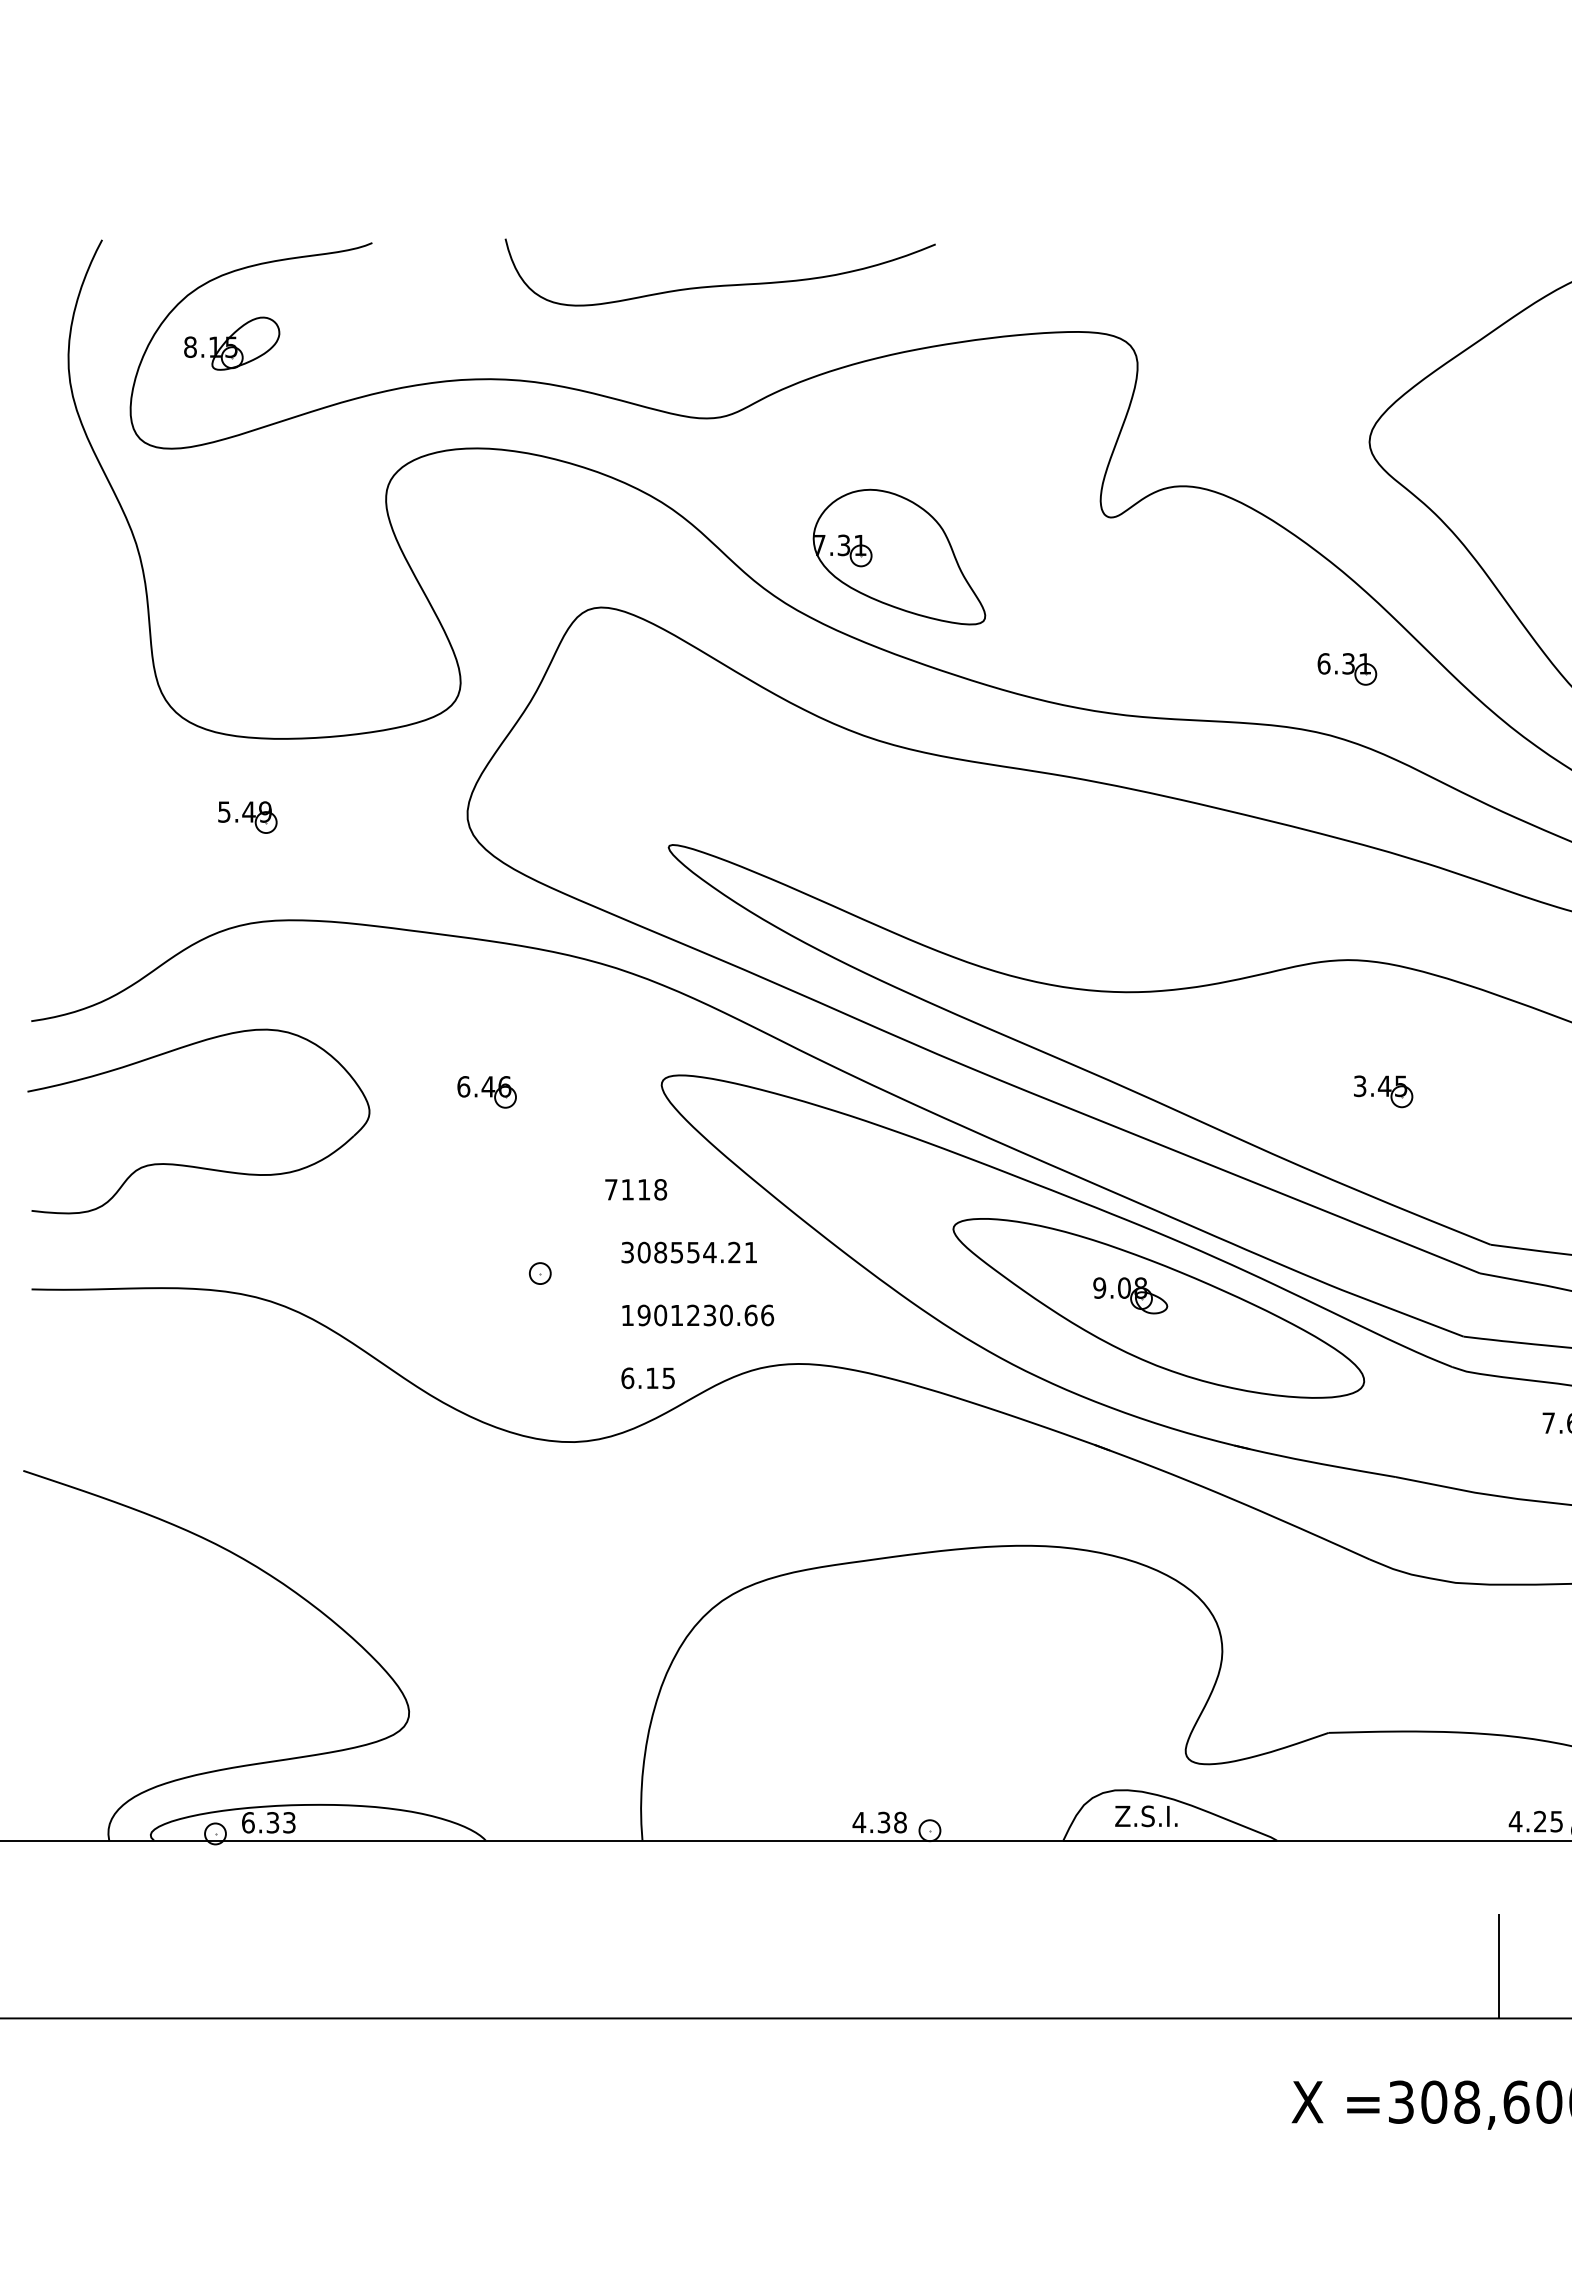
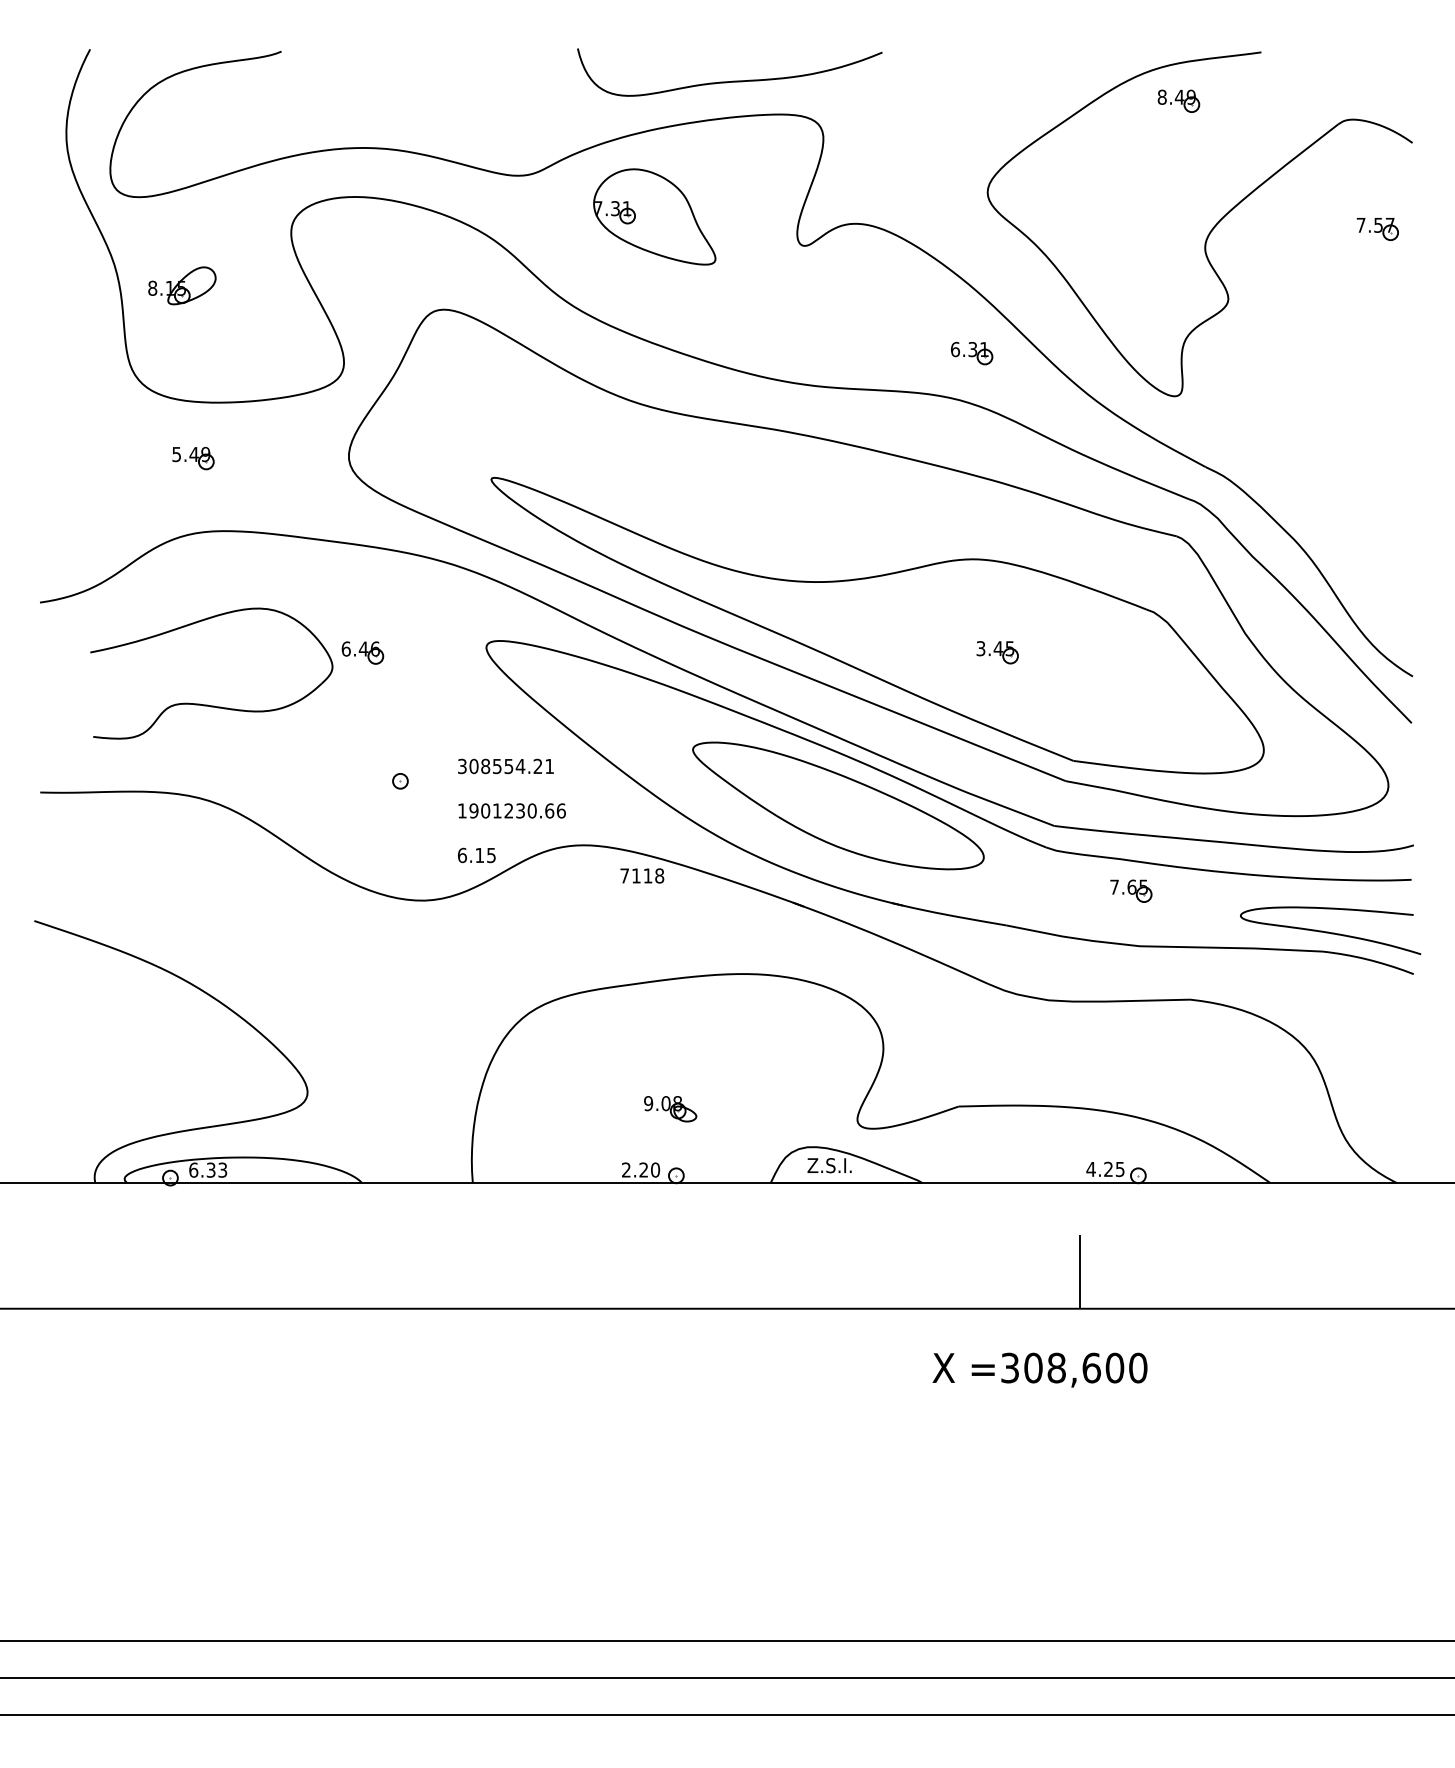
curve: (723, 283) -> (732, 80), moved
part: (232, 343) -> (182, 285), moved
part: (899, 556) -> (654, 216), moved
part: (192, 1165) -> (207, 704), moved
text: (636, 1189) -> (642, 875), moved
part: (1130, 1296) -> (670, 1109), moved
text: (879, 1821) -> (640, 1169), 4.38 -> 2.20

